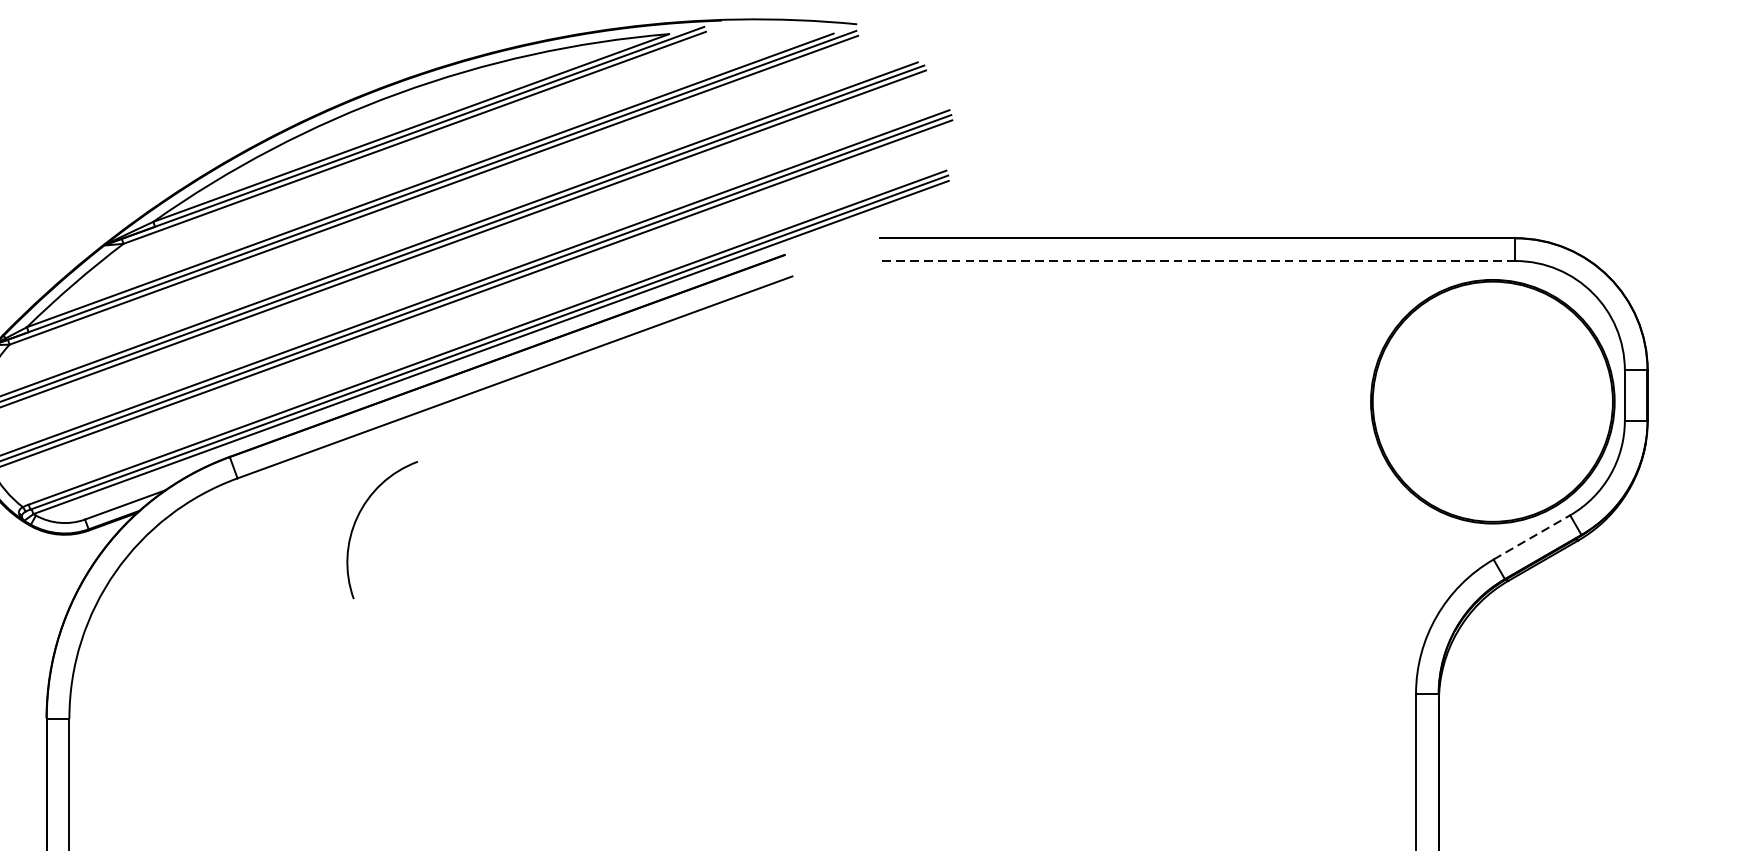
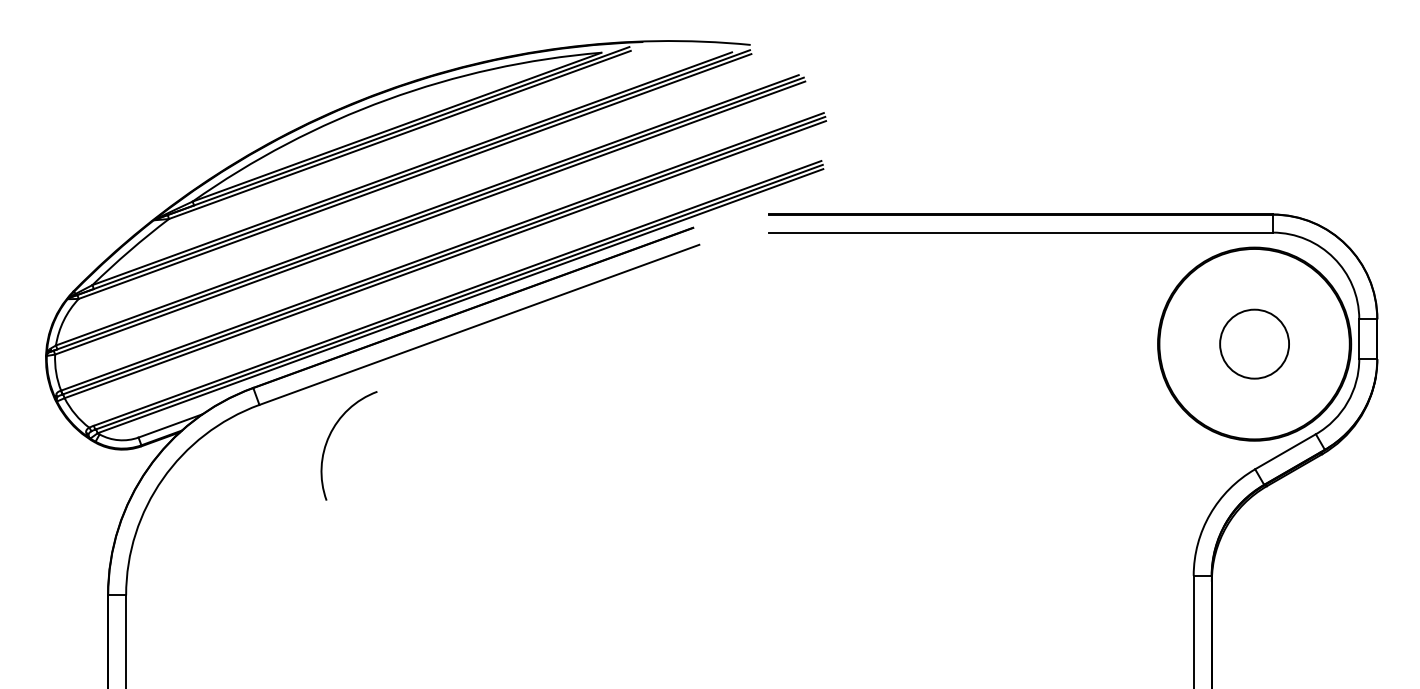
line: (1197, 260) -> (1020, 232), dashed -> solid
circle: (1492, 400) -> (1254, 343), added
arc: (358, 518) -> (330, 436), moved
line: (1531, 537) -> (1285, 451), dashed -> solid

